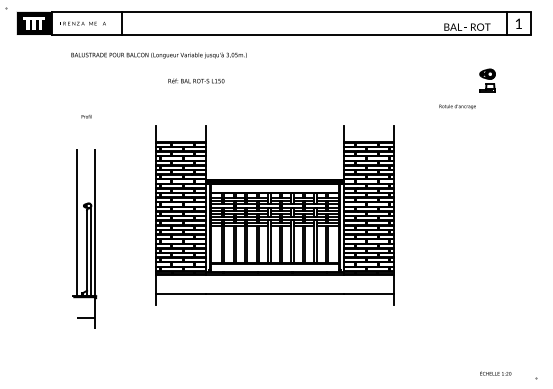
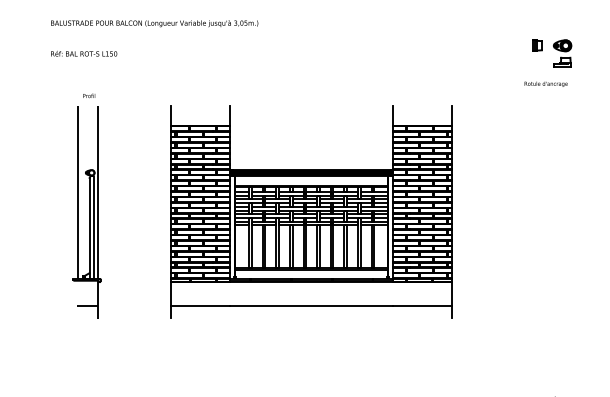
text: (158, 55) -> (153, 23), moved
part: (465, 74) -> (536, 46), added
text: (196, 80) -> (84, 53), moved
text: (457, 106) -> (545, 83), moved
part: (84, 238) -> (86, 211), moved

